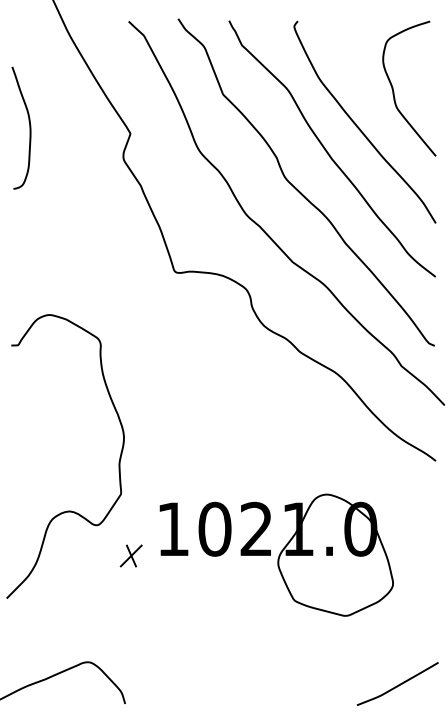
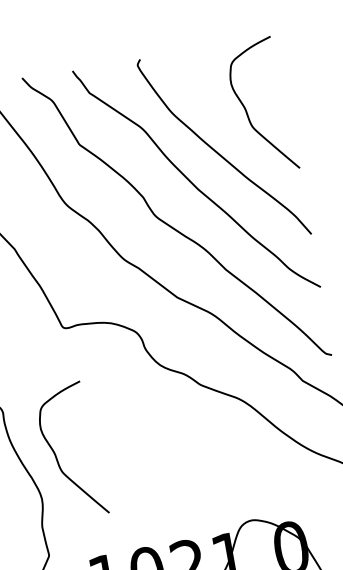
curve: (146, 397) -> (57, 456), added

